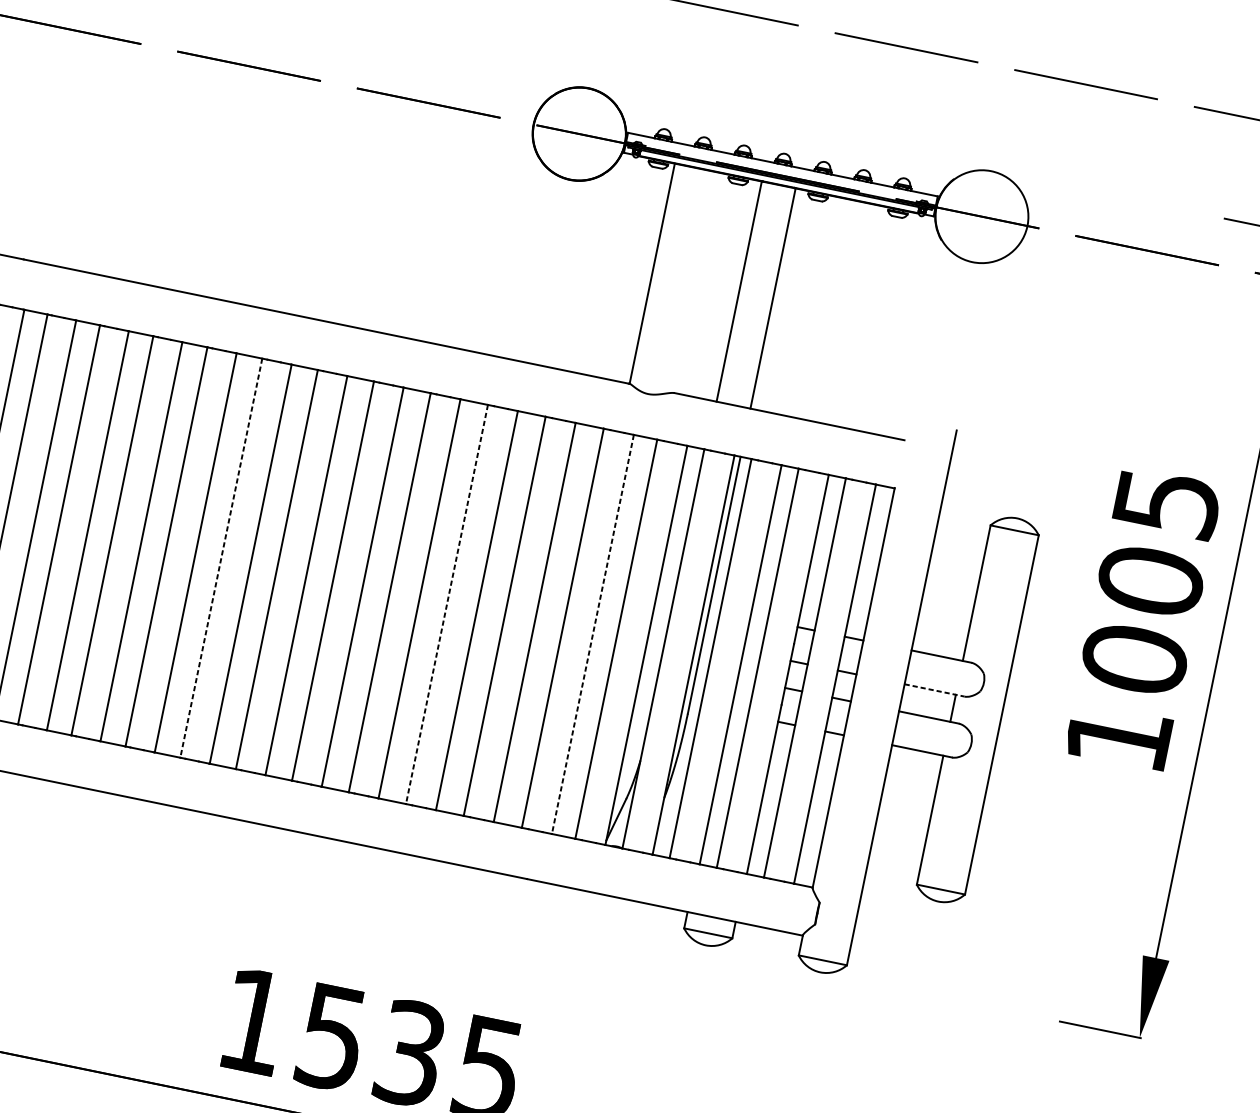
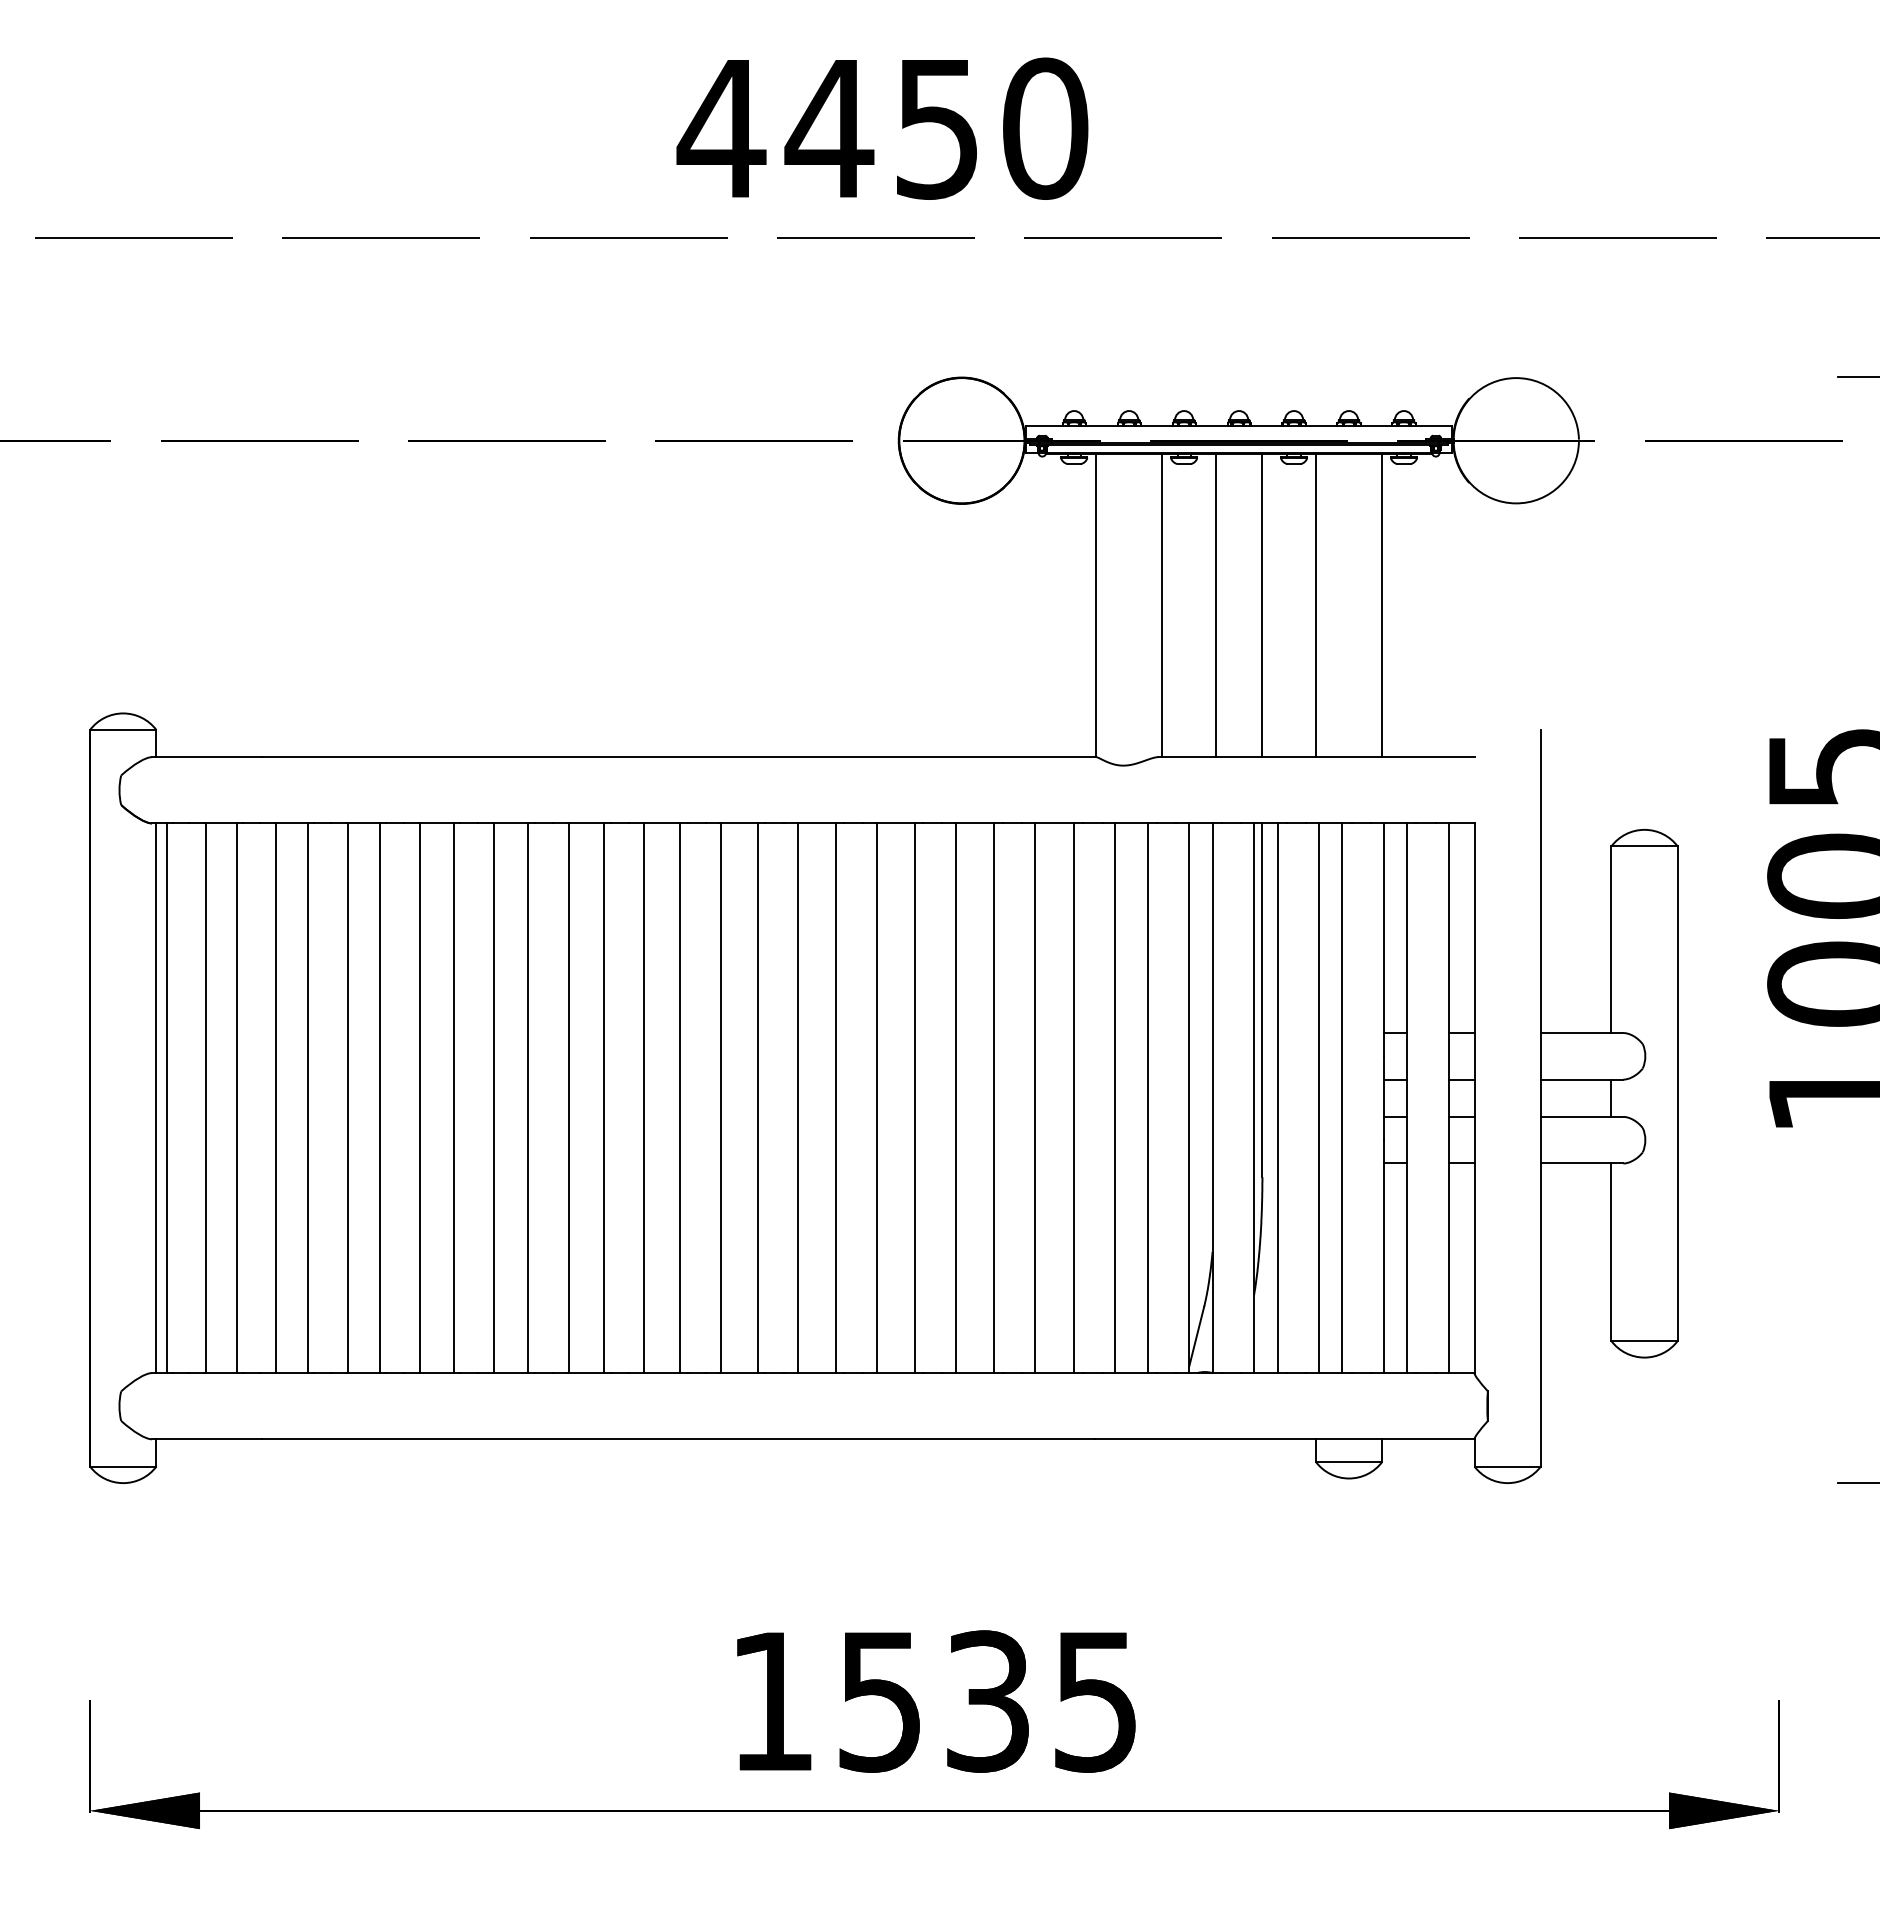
line: (700, 283) -> (1162, 605), added
line: (811, 306) -> (1315, 605), added
line: (860, 316) -> (1382, 605), added
line: (221, 558) -> (603, 1098), dashed -> solid
line: (446, 604) -> (914, 1098), dashed -> solid
line: (592, 634) -> (1115, 1098), dashed -> solid
line: (934, 690) -> (1582, 1079), dashed -> solid

